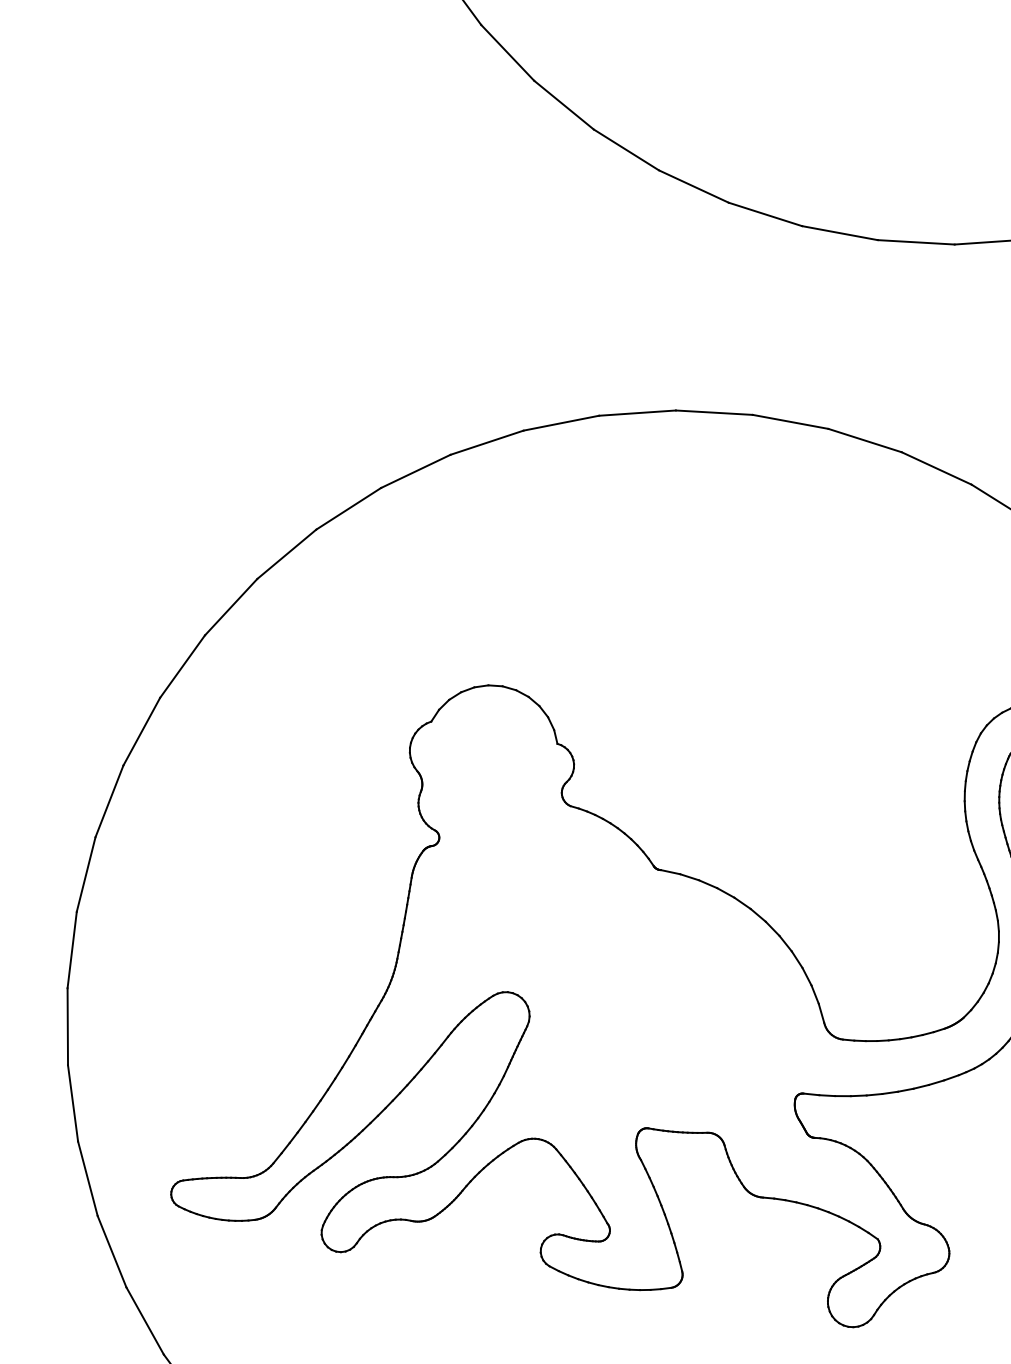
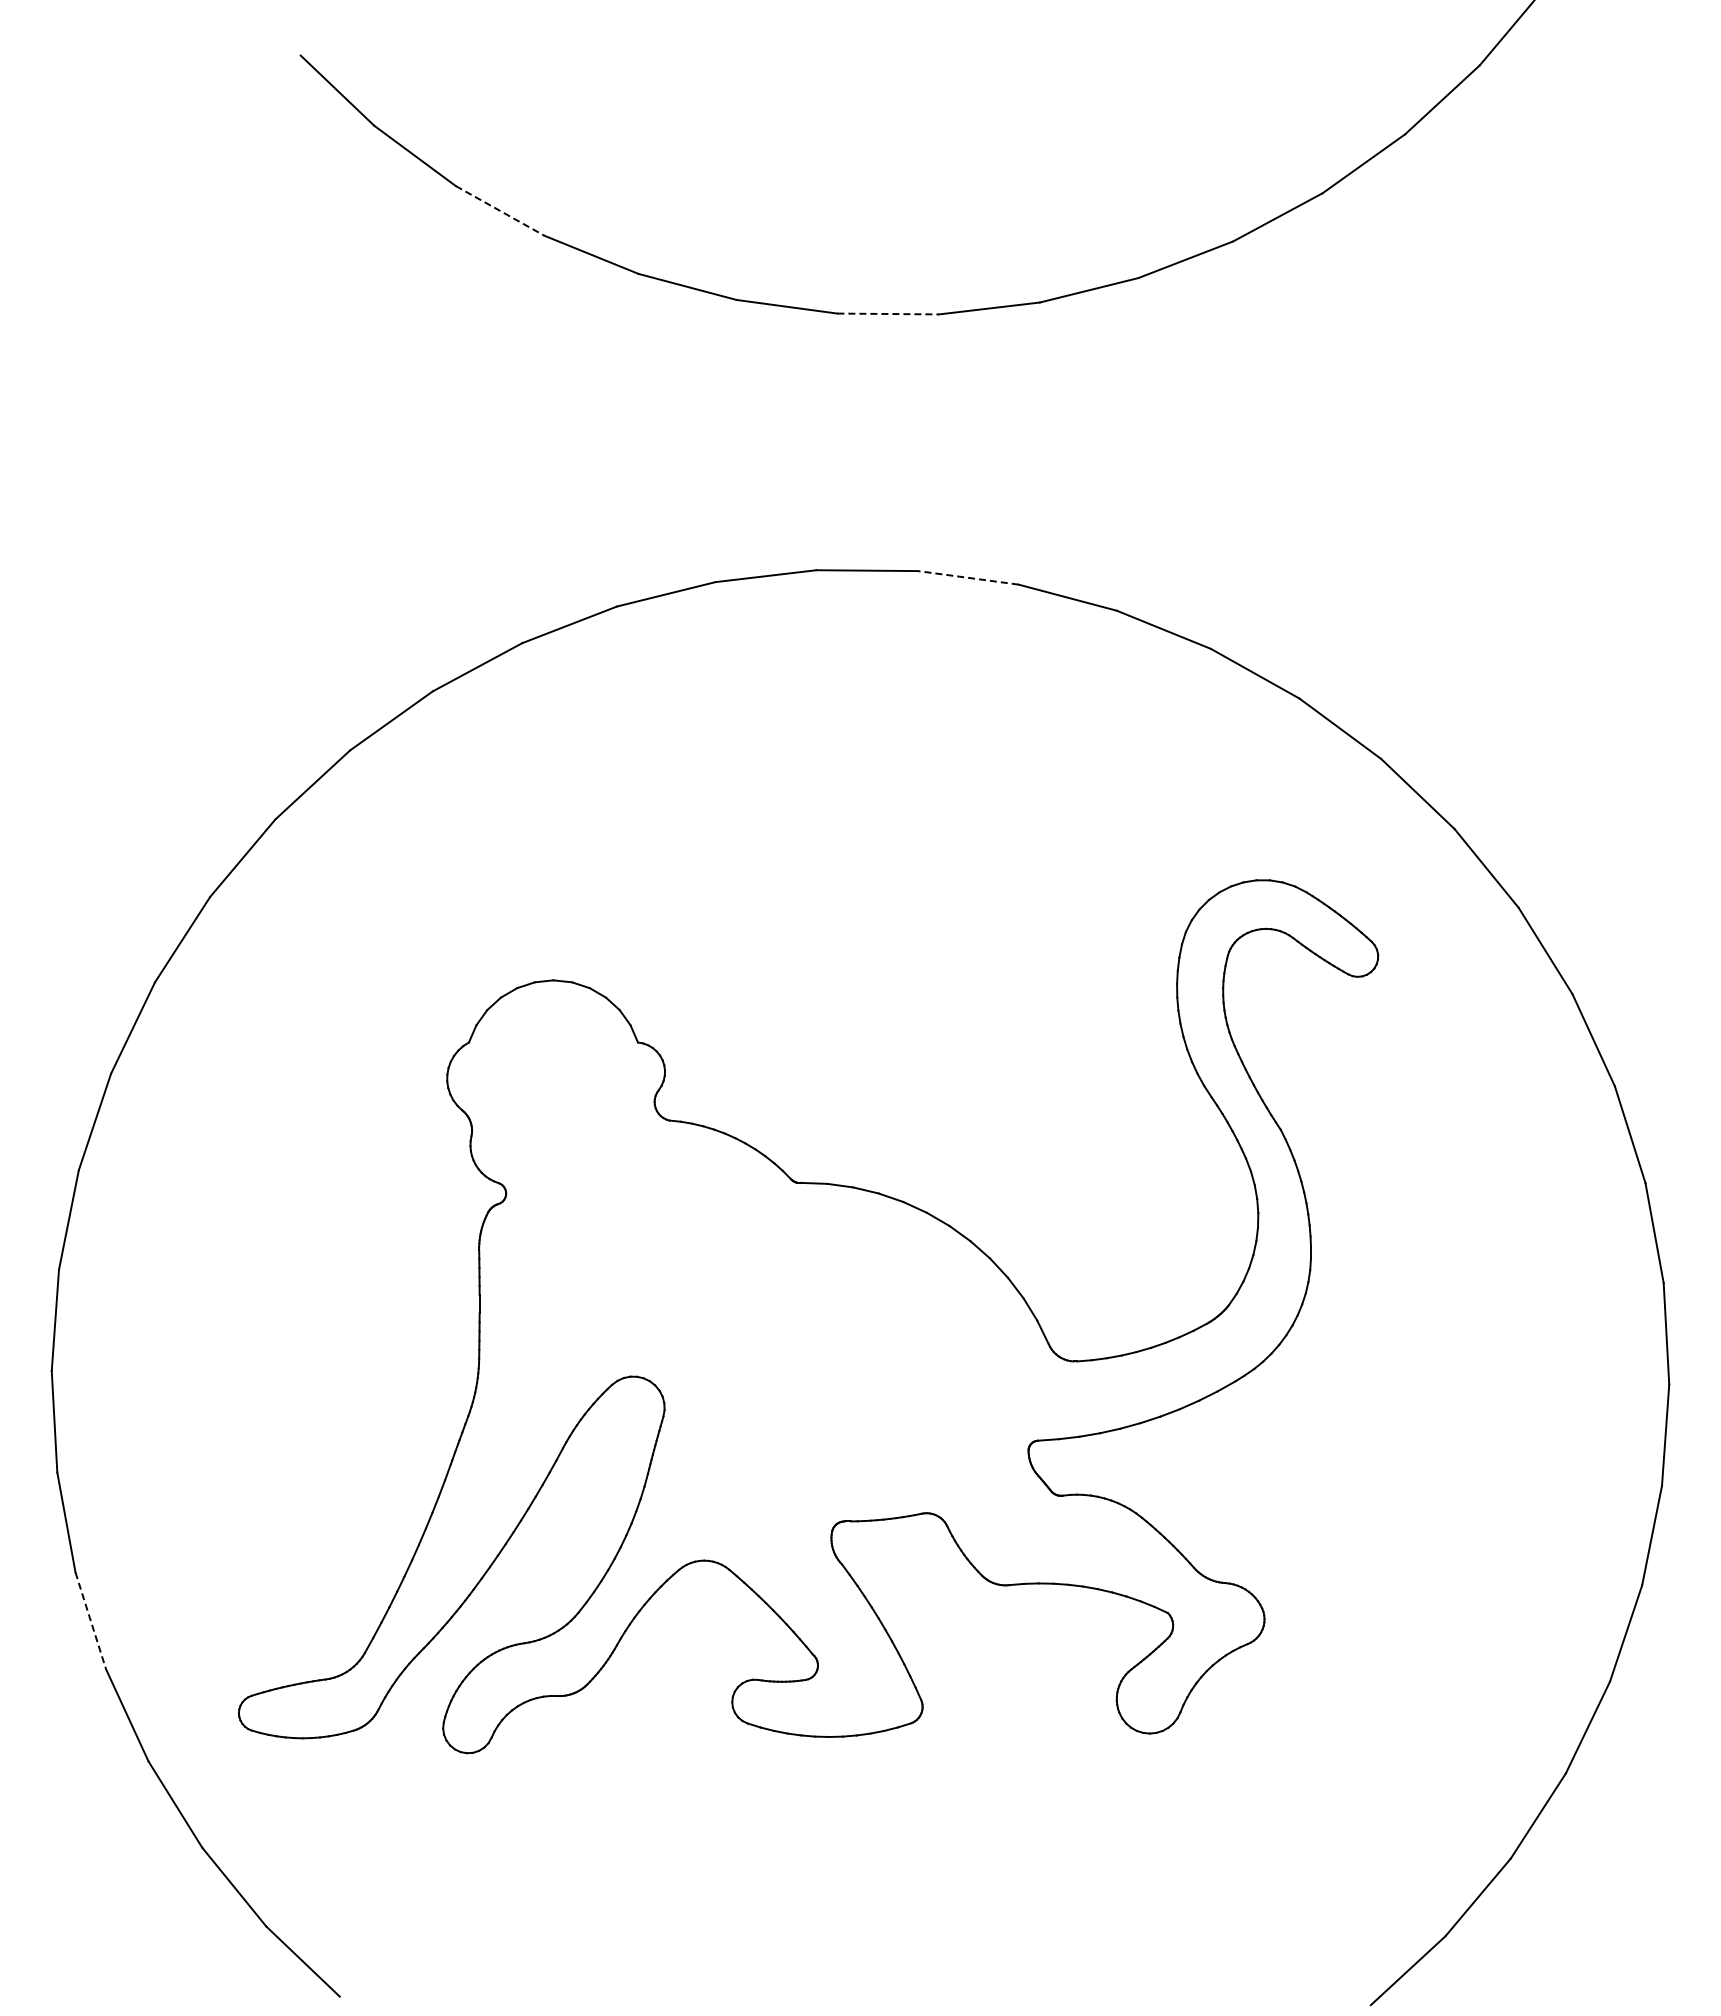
line: (564, 104) -> (500, 210), solid -> dashed
line: (840, 233) -> (888, 314), solid -> dashed
line: (865, 440) -> (968, 577), solid -> dashed
line: (72, 1103) -> (90, 1620), solid -> dashed

